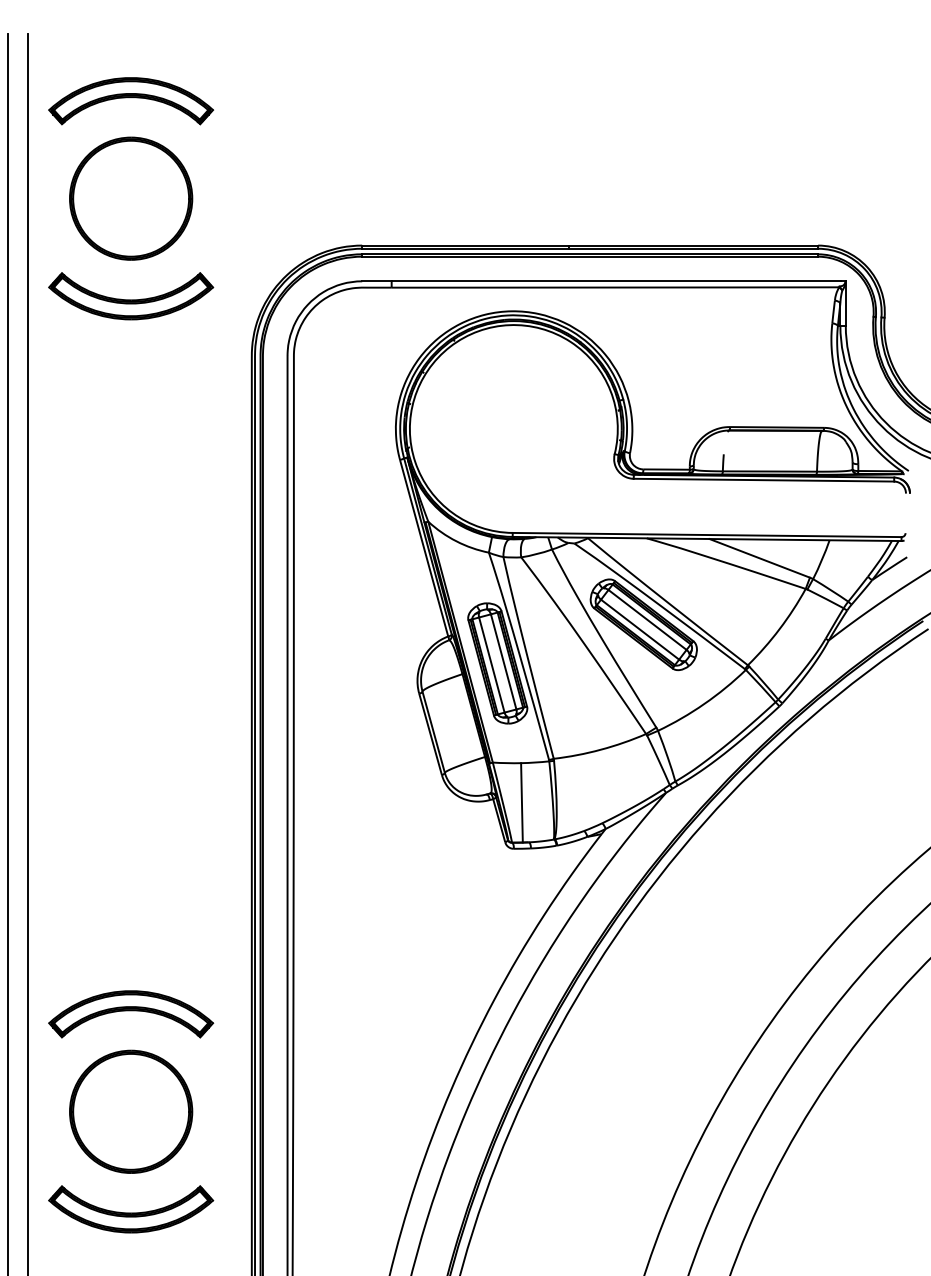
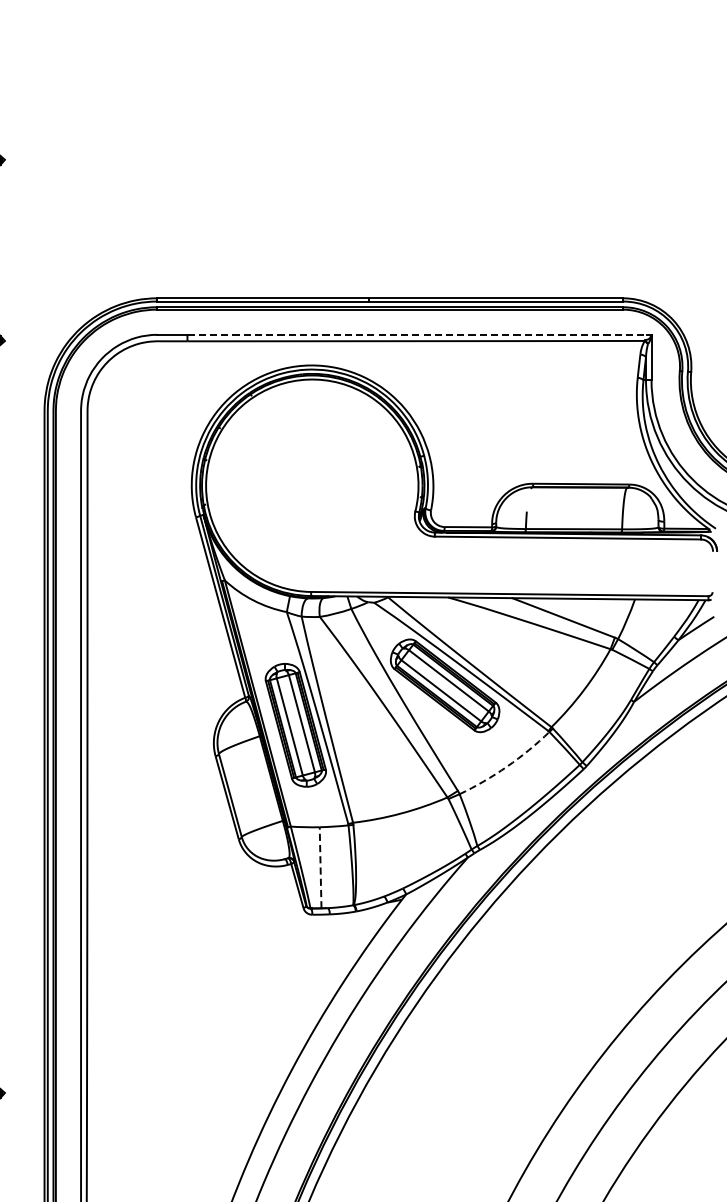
line: (616, 281) -> (417, 335), solid -> dashed
arc: (704, 703) -> (507, 766), solid -> dashed
line: (521, 802) -> (320, 867), solid -> dashed

